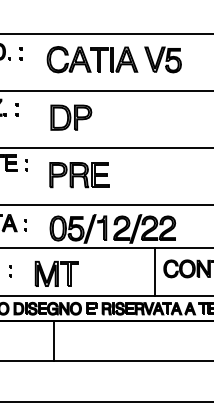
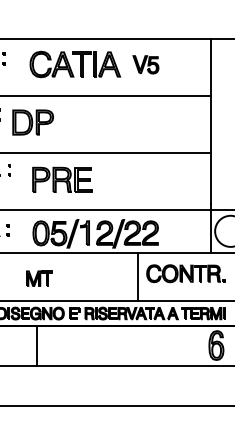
part: (162, 59) -> (145, 64), size x0.7
part: (70, 117) -> (32, 122), moved
part: (56, 273) -> (39, 278), size x0.6

